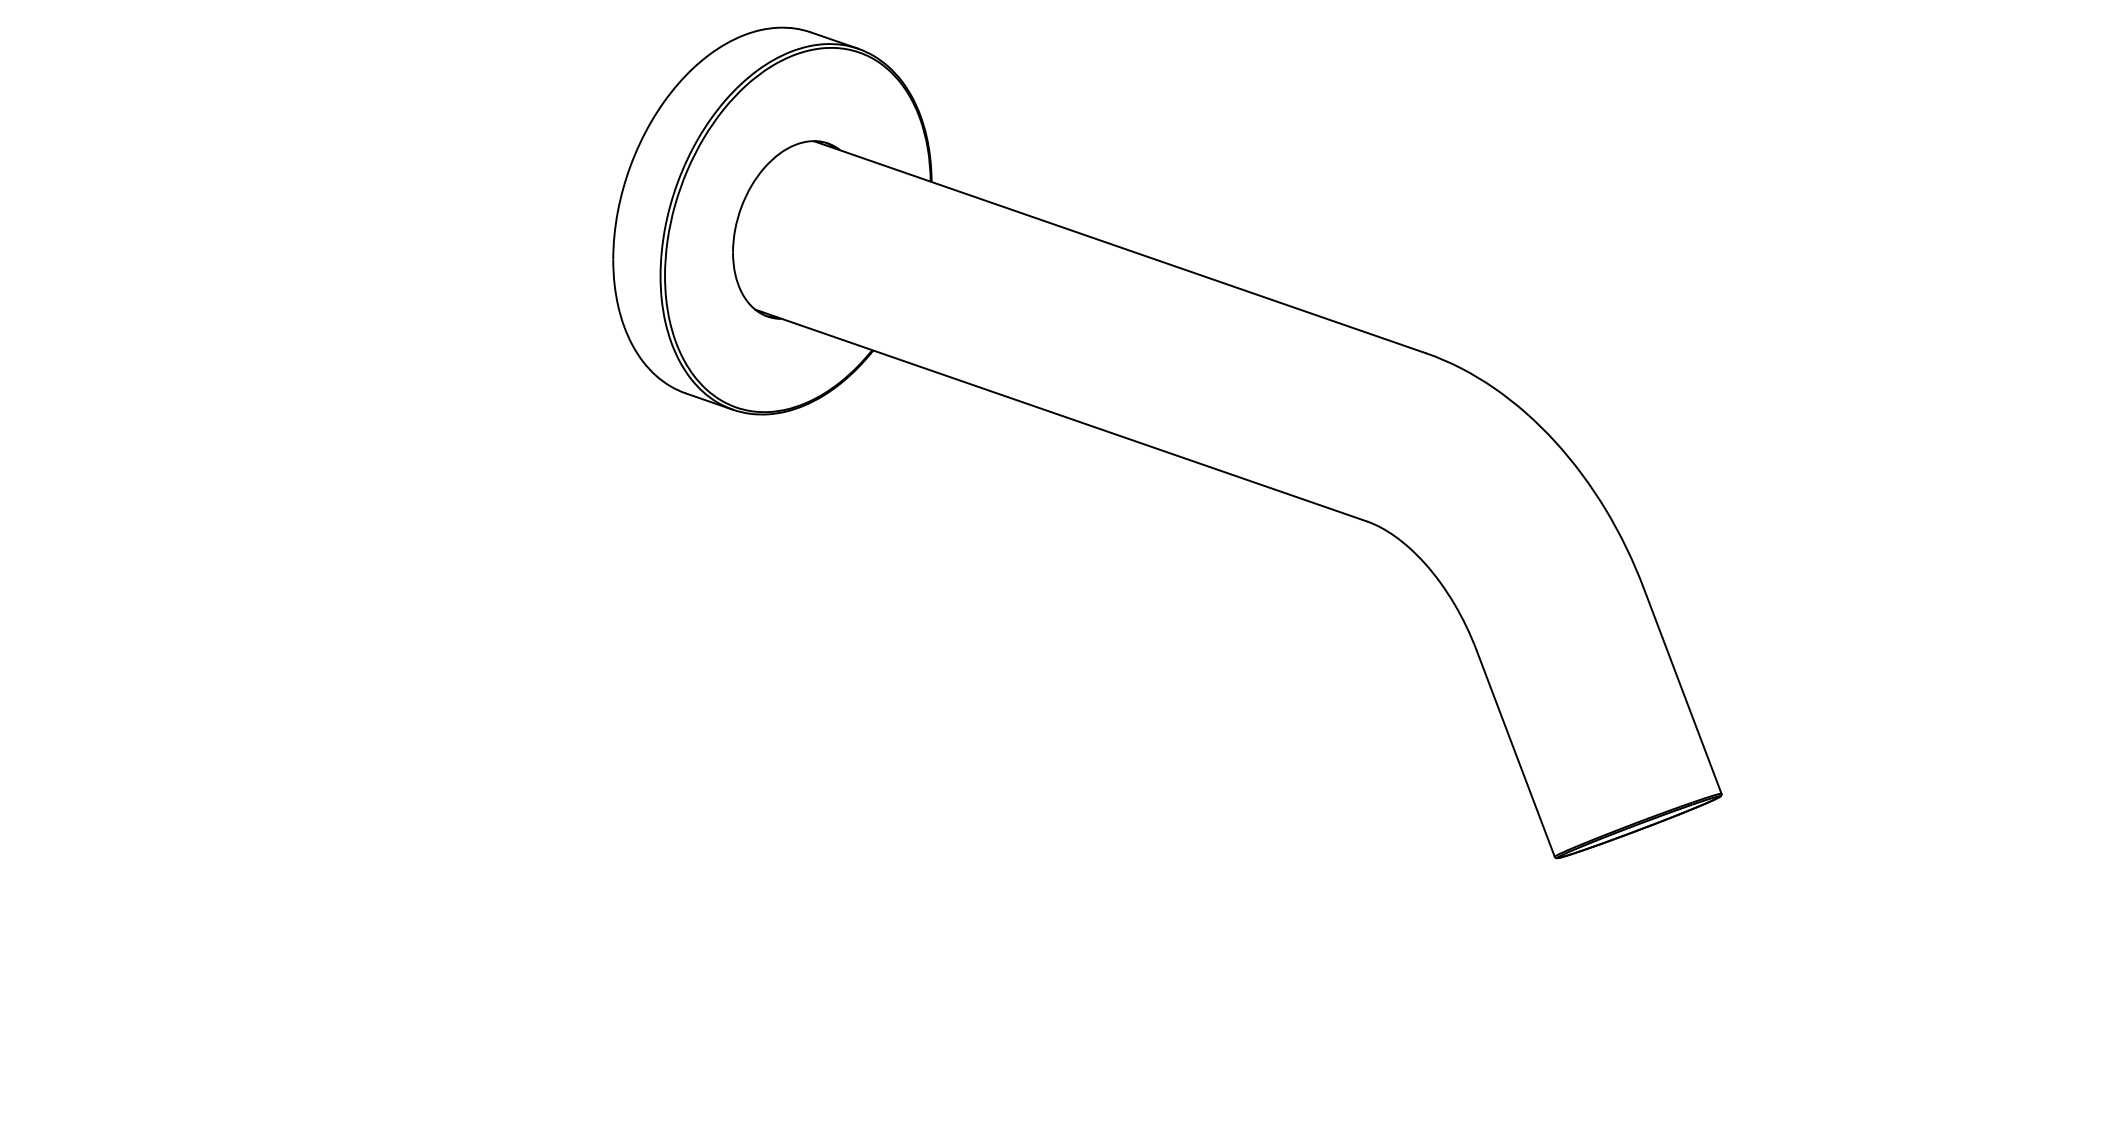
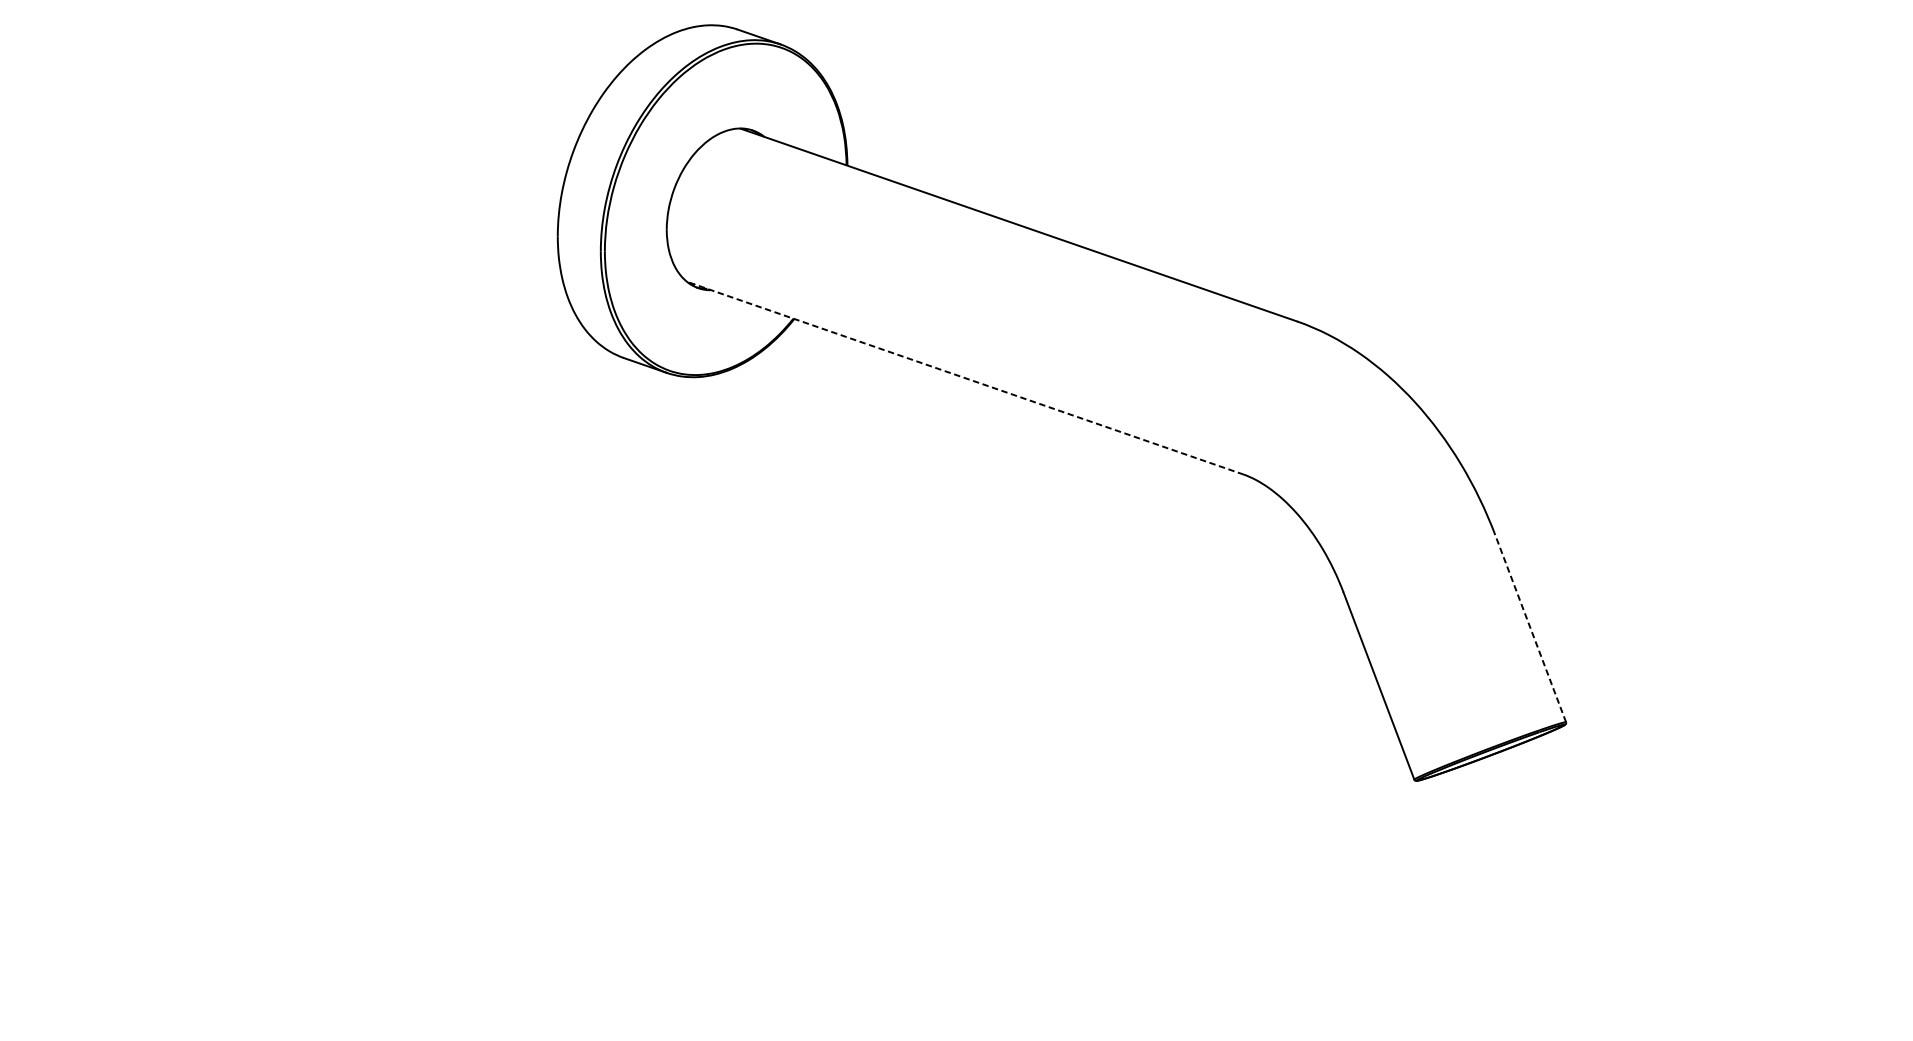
line: (1061, 415) -> (965, 378), solid -> dashed
line: (1682, 690) -> (1530, 628), solid -> dashed

